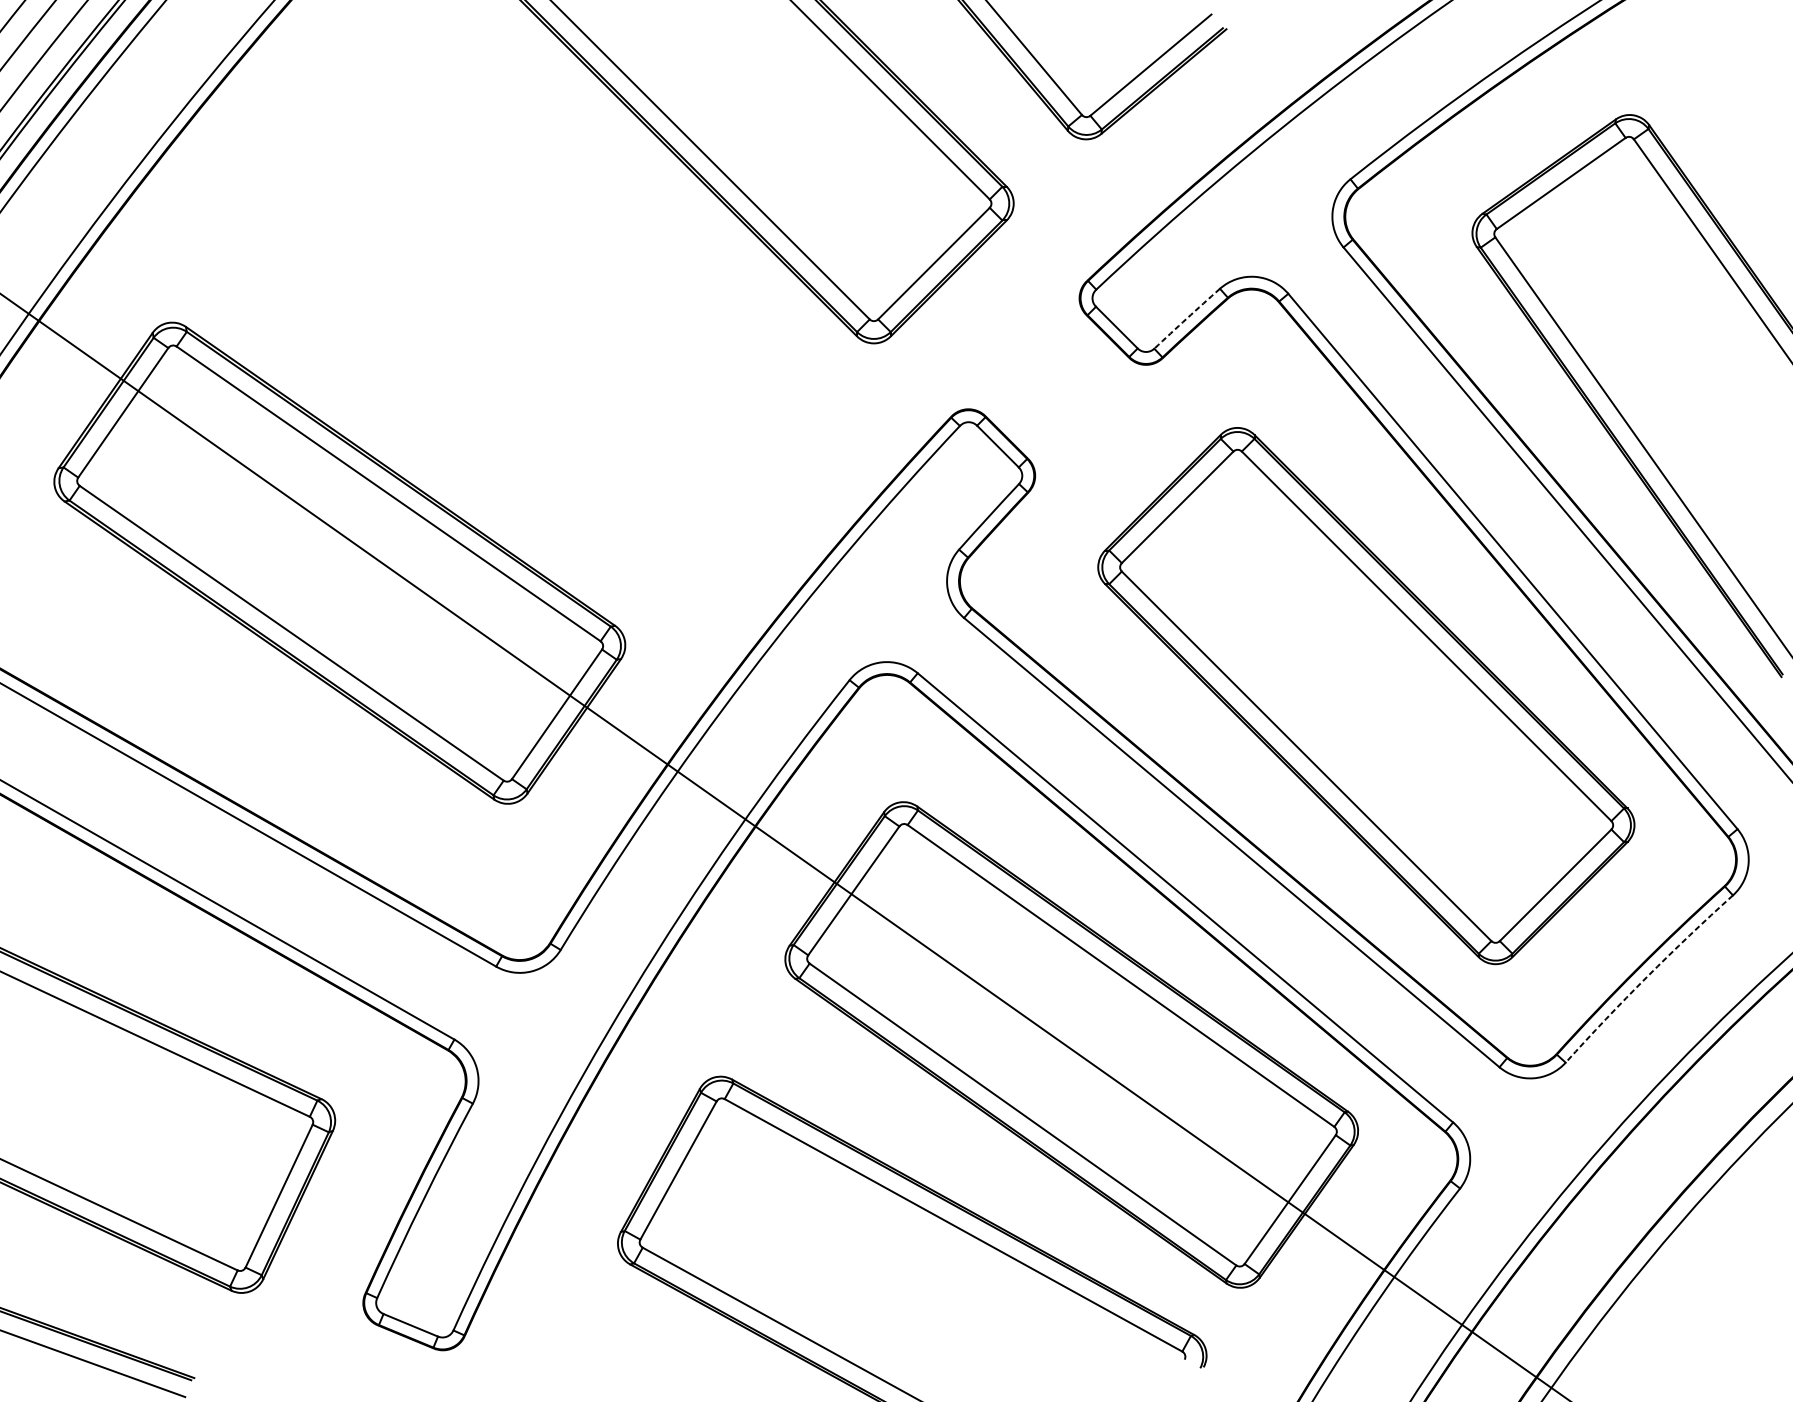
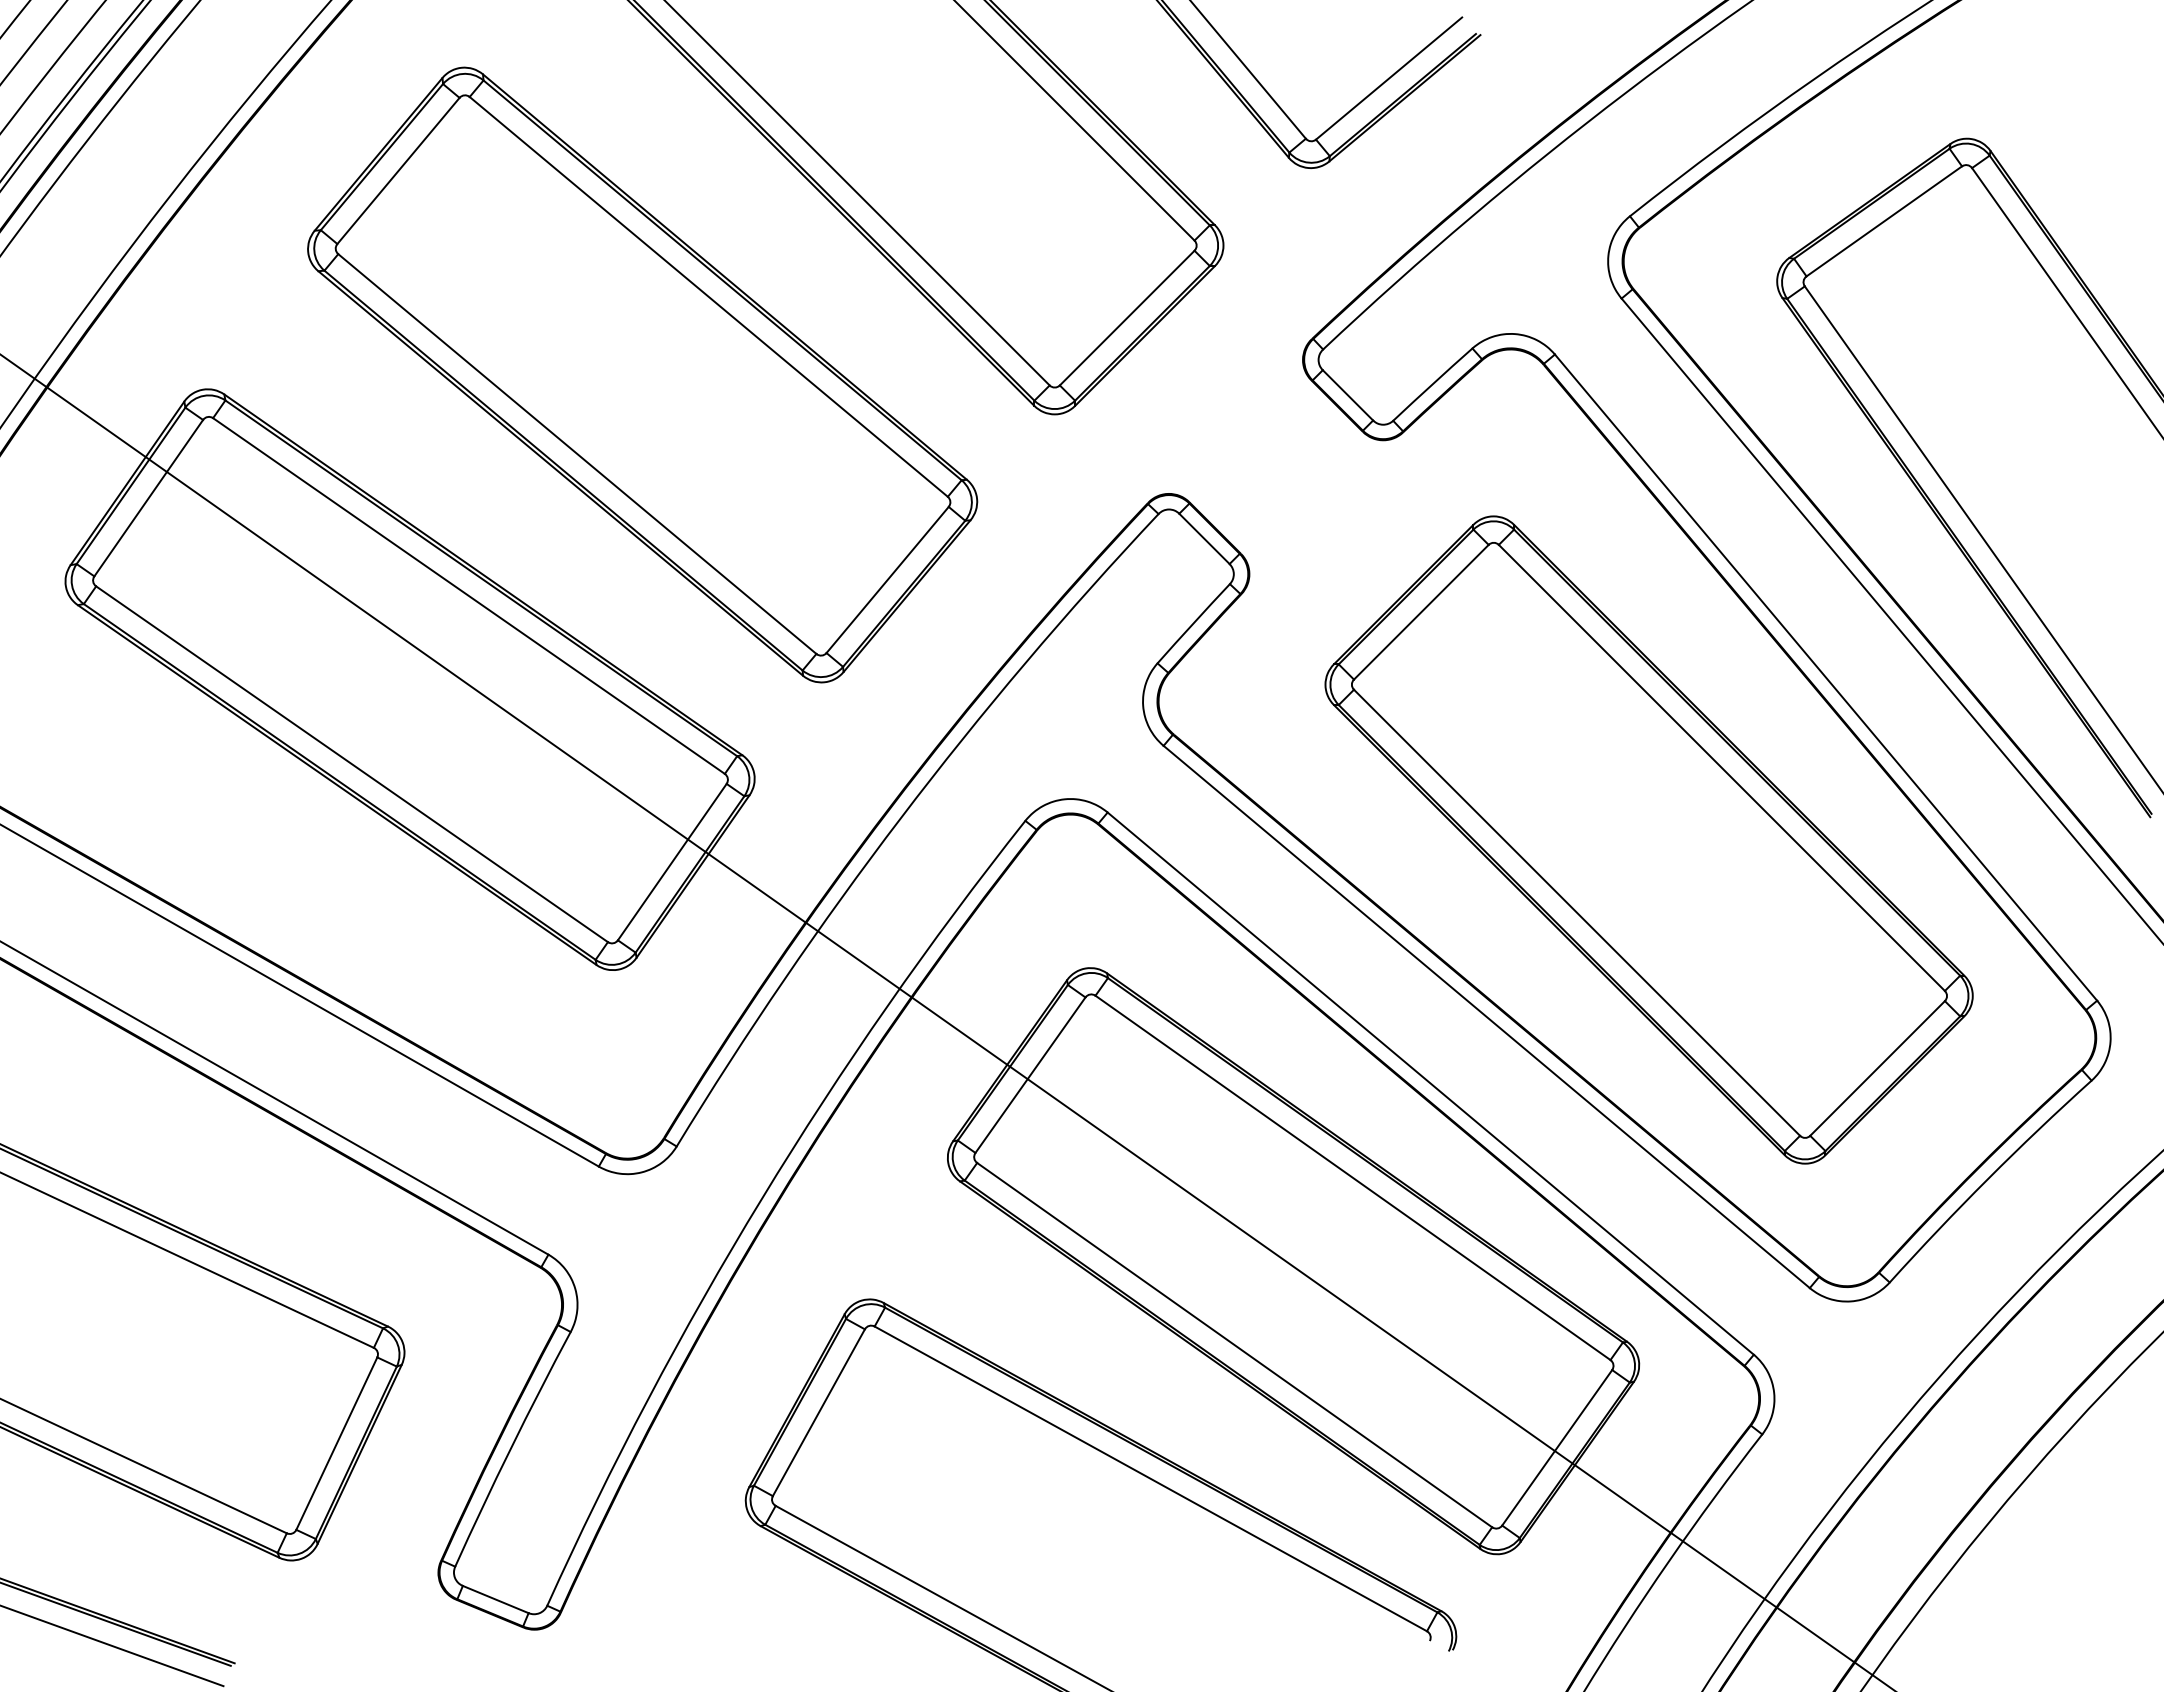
part: (532, 310) -> (642, 374), added
arc: (1186, 318) -> (1432, 384), dashed -> solid
arc: (1647, 976) -> (1988, 1178), dashed -> solid

